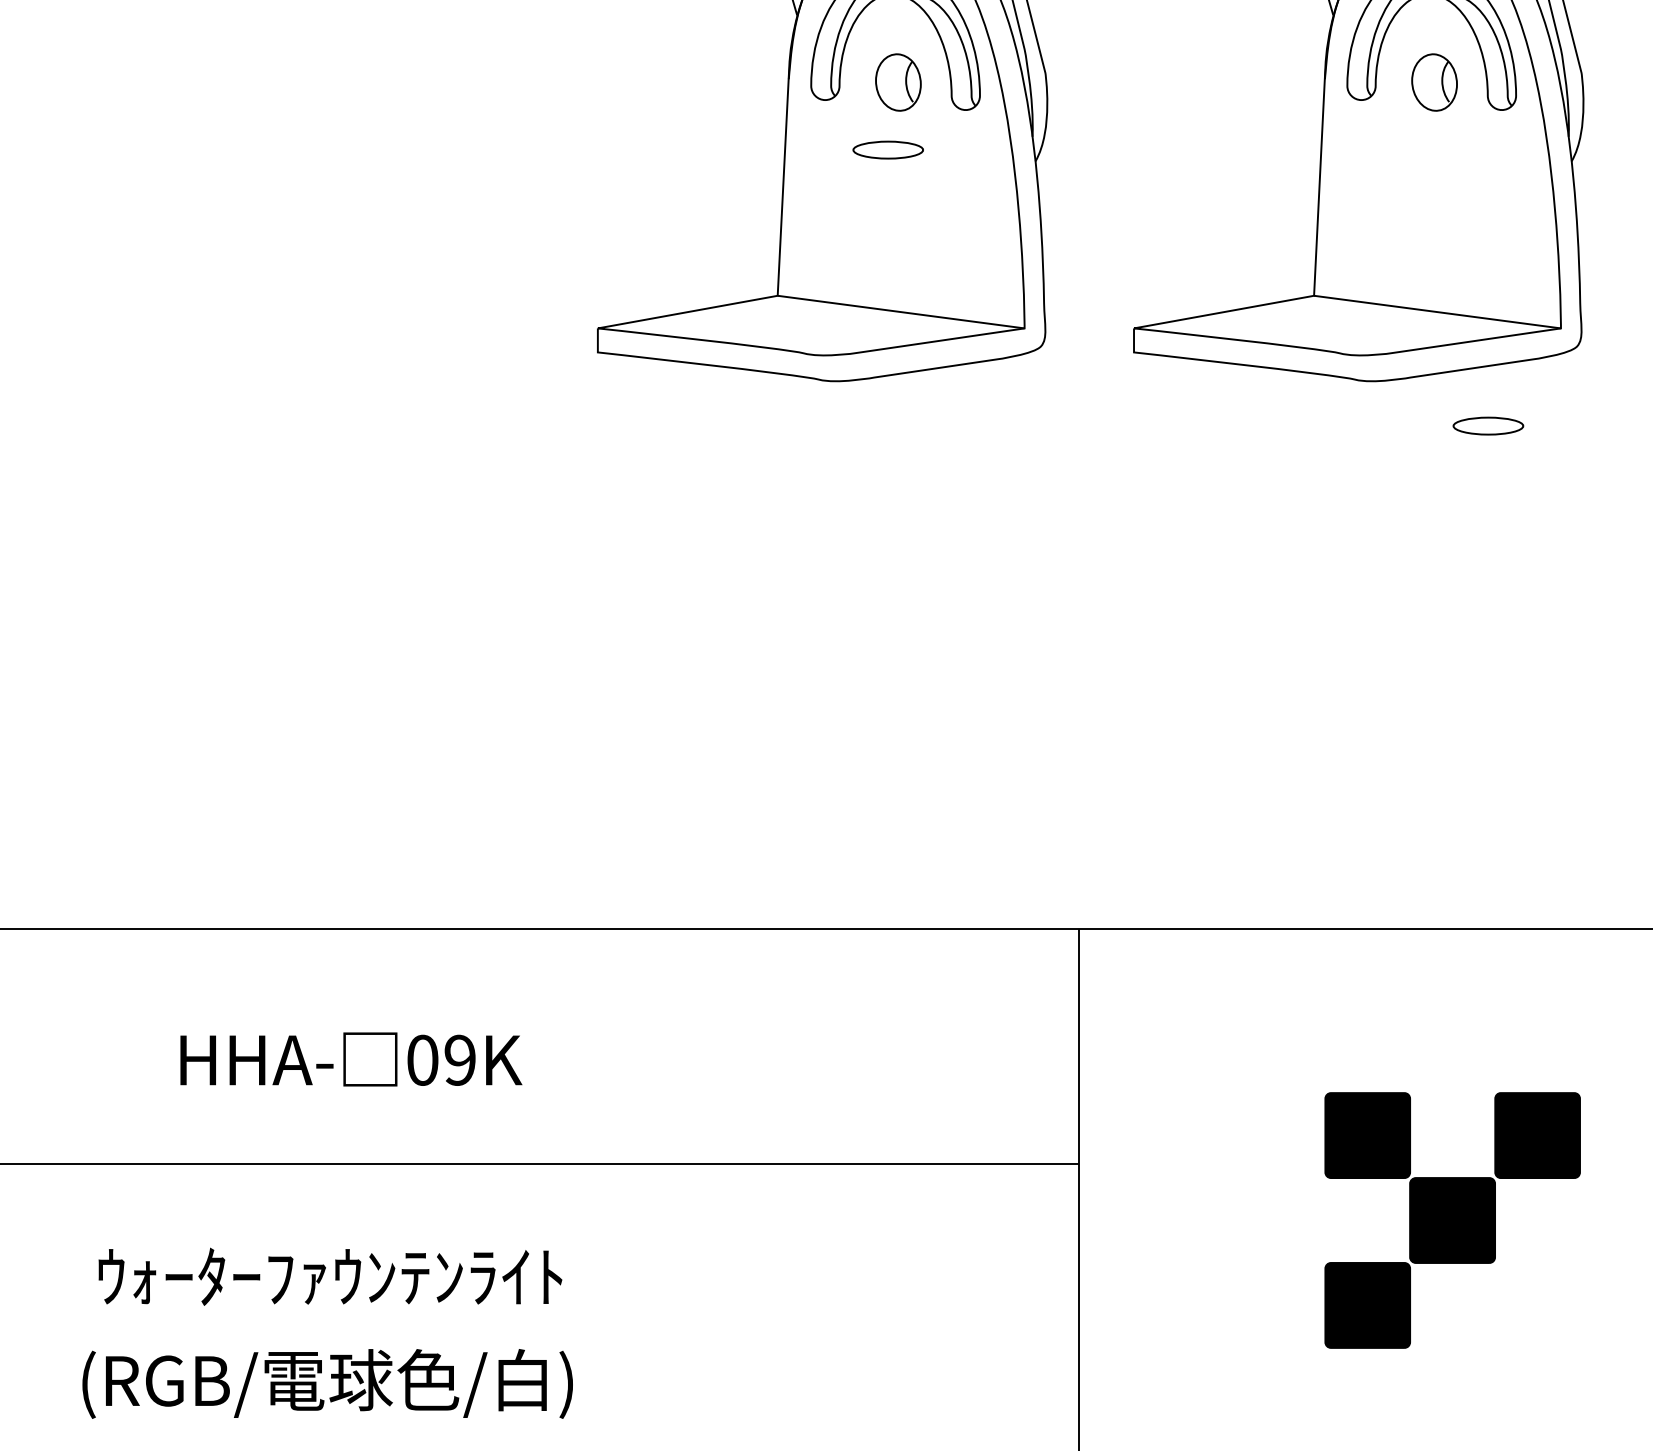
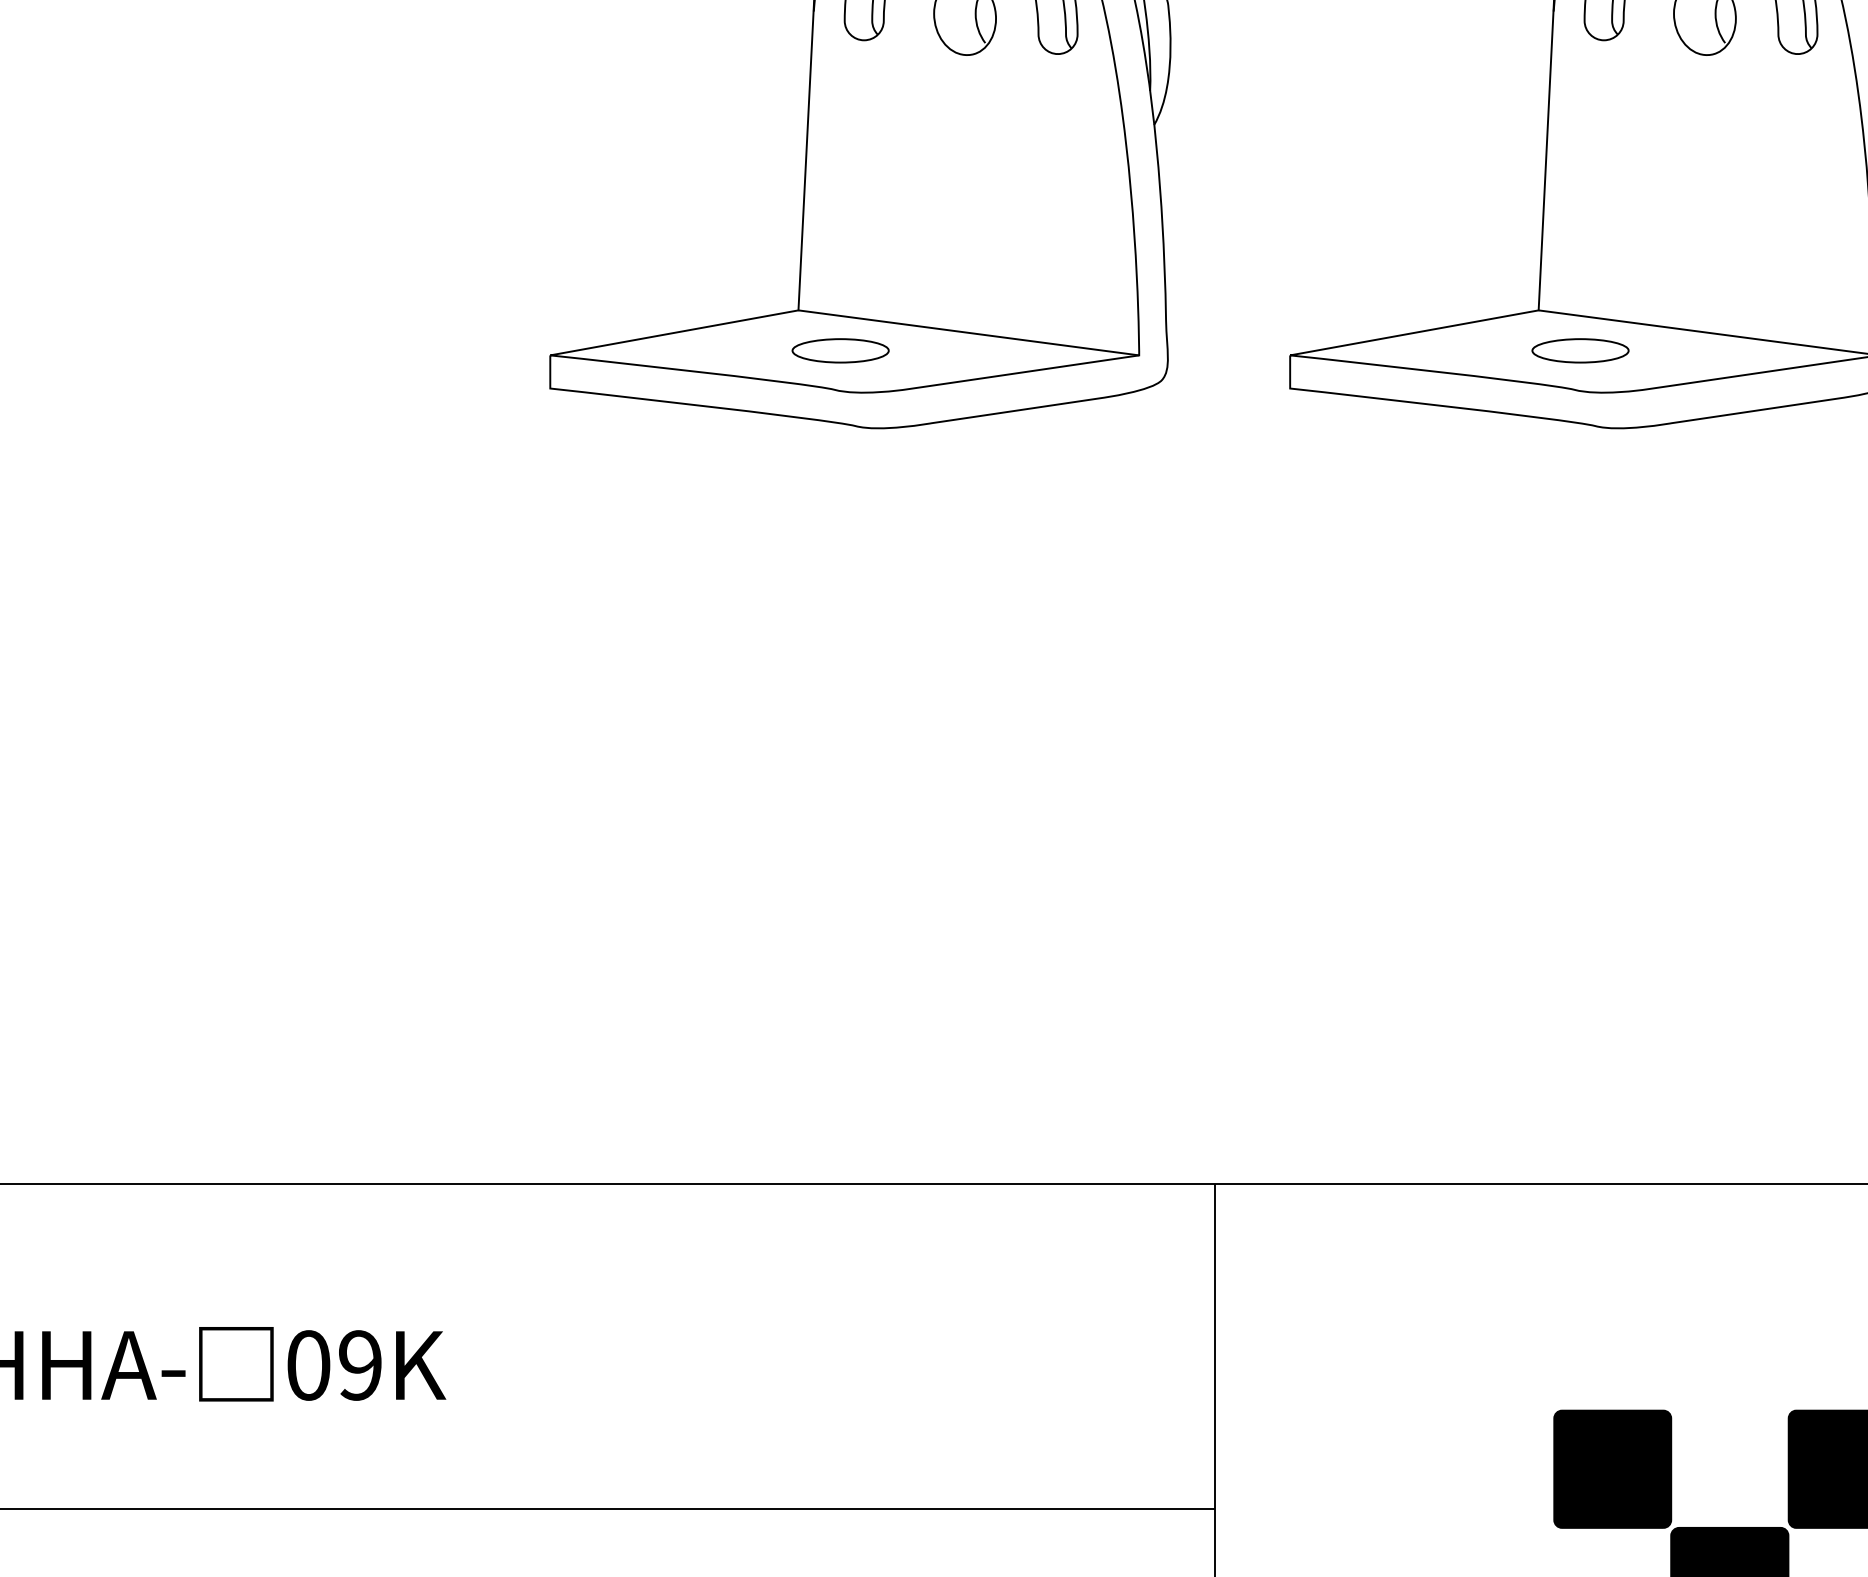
part: (887, 149) -> (839, 349), moved
part: (1488, 425) -> (1580, 349), moved

